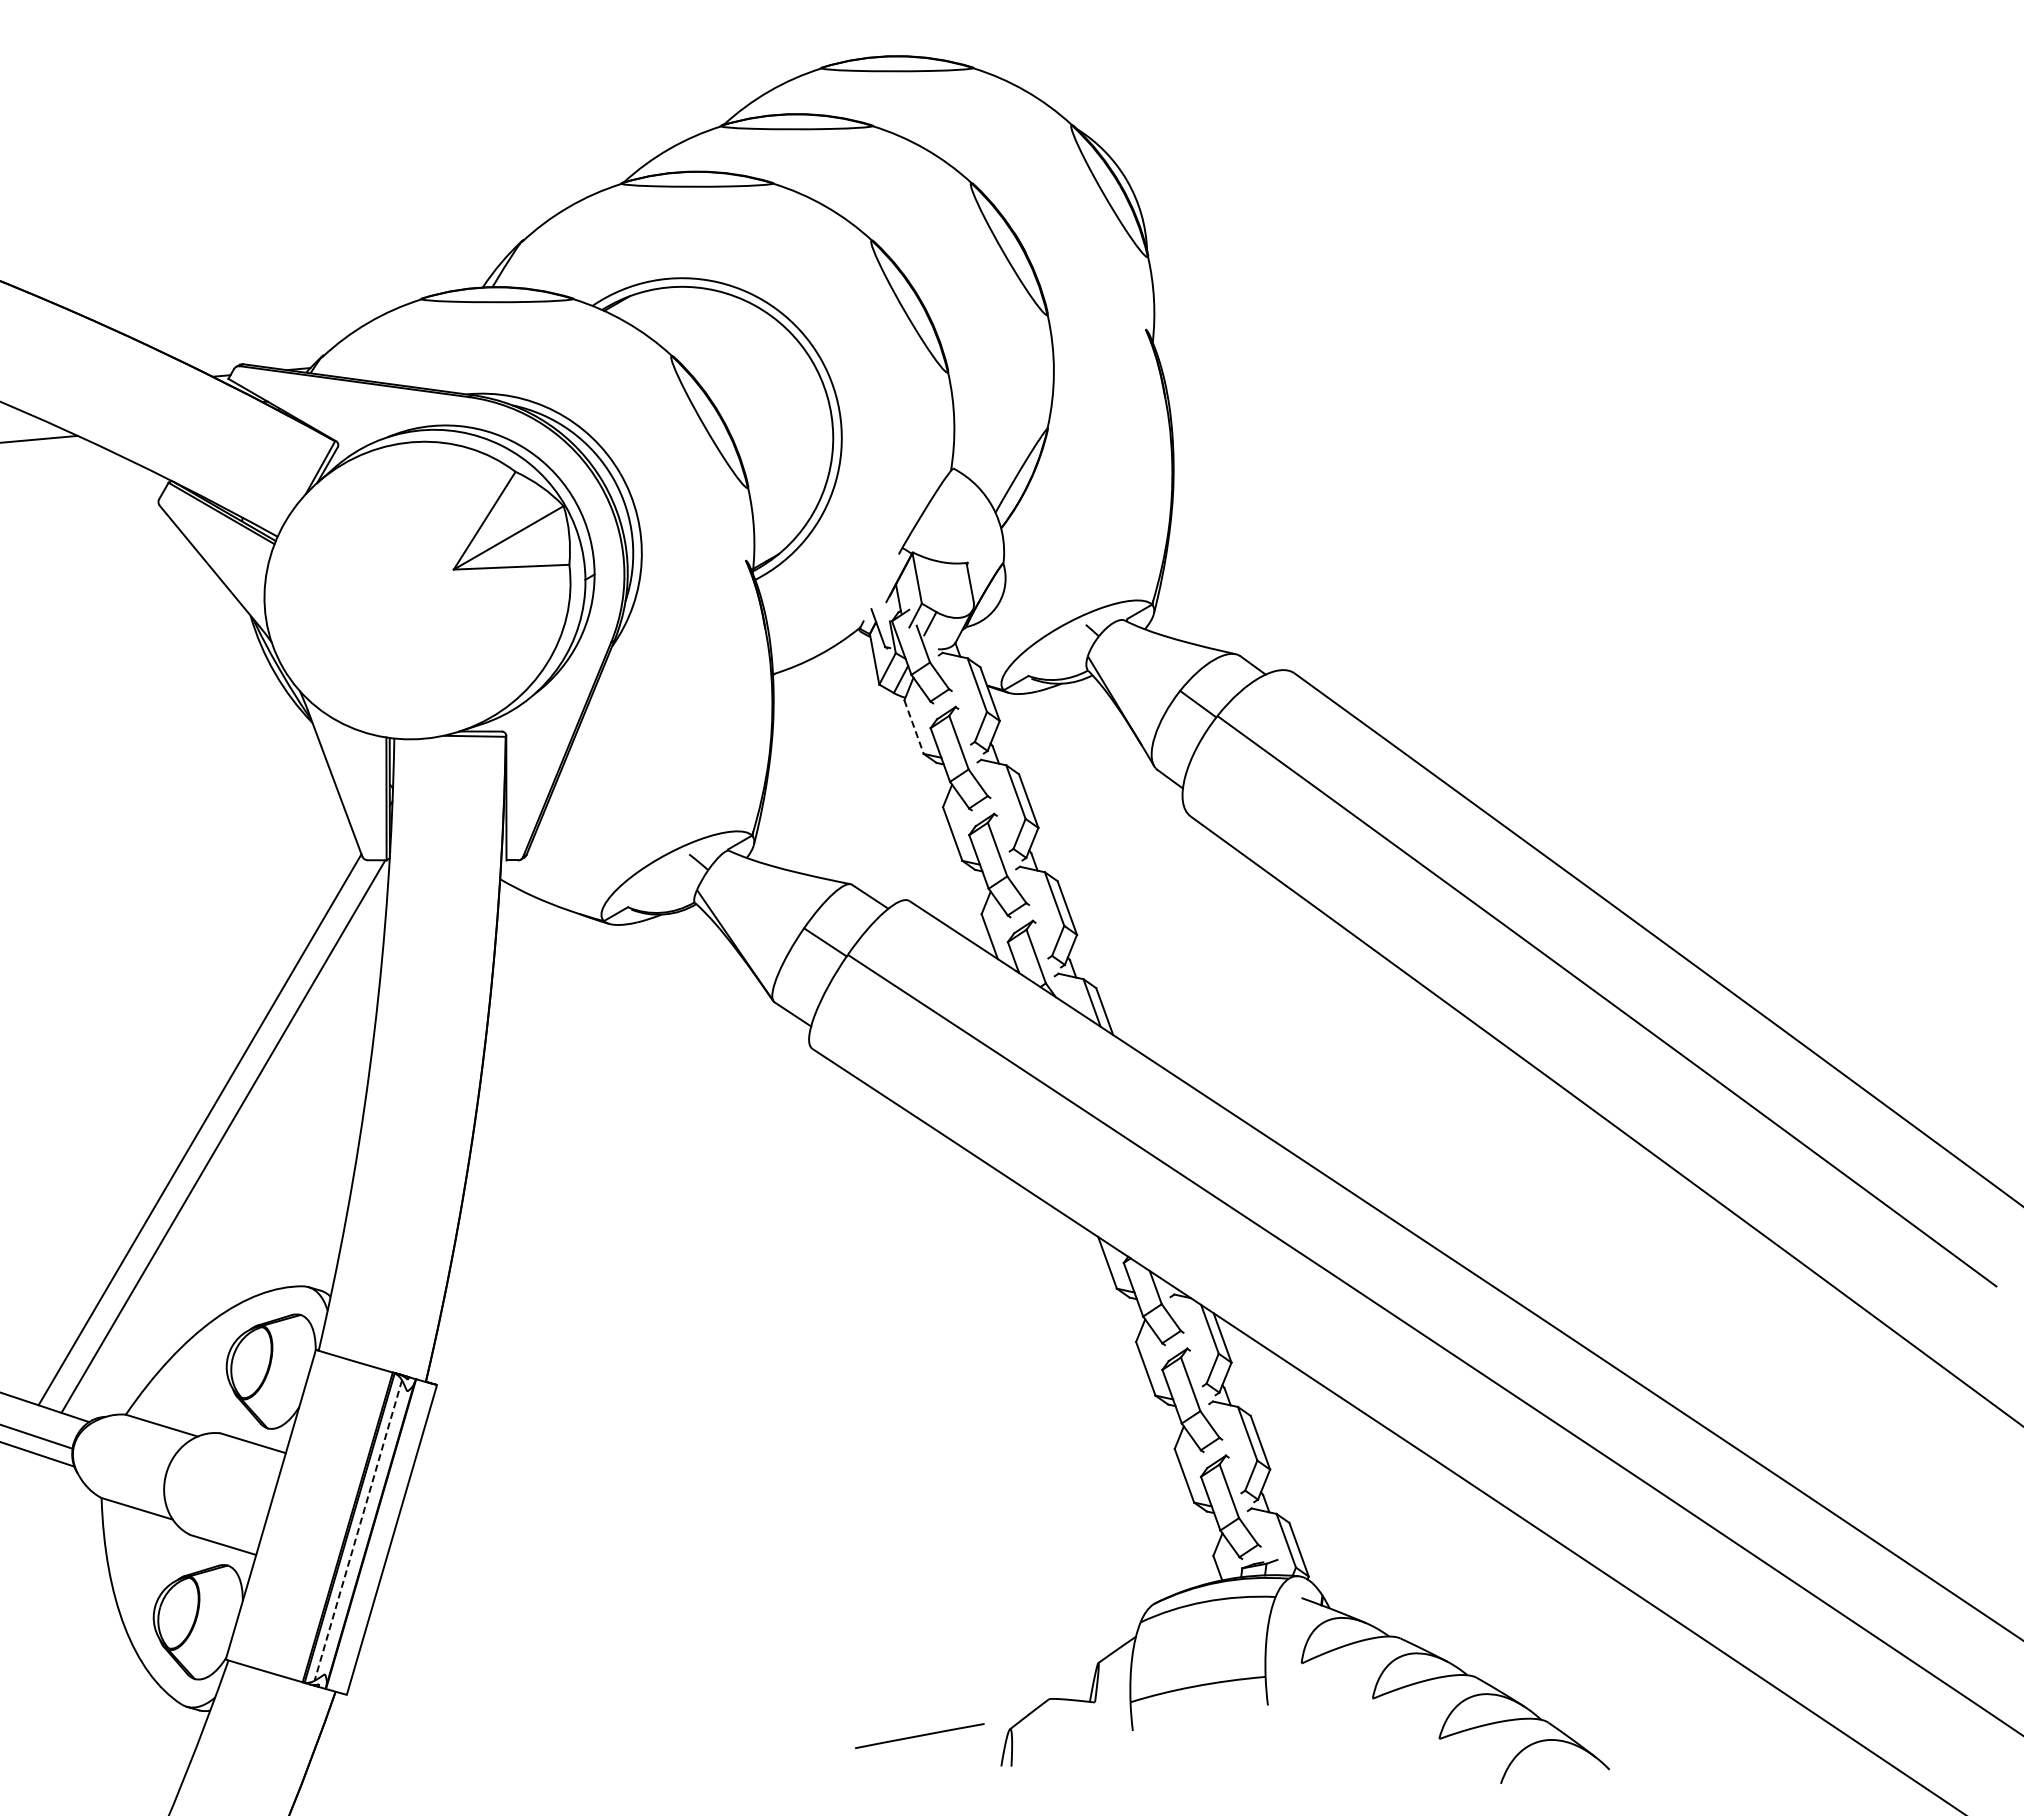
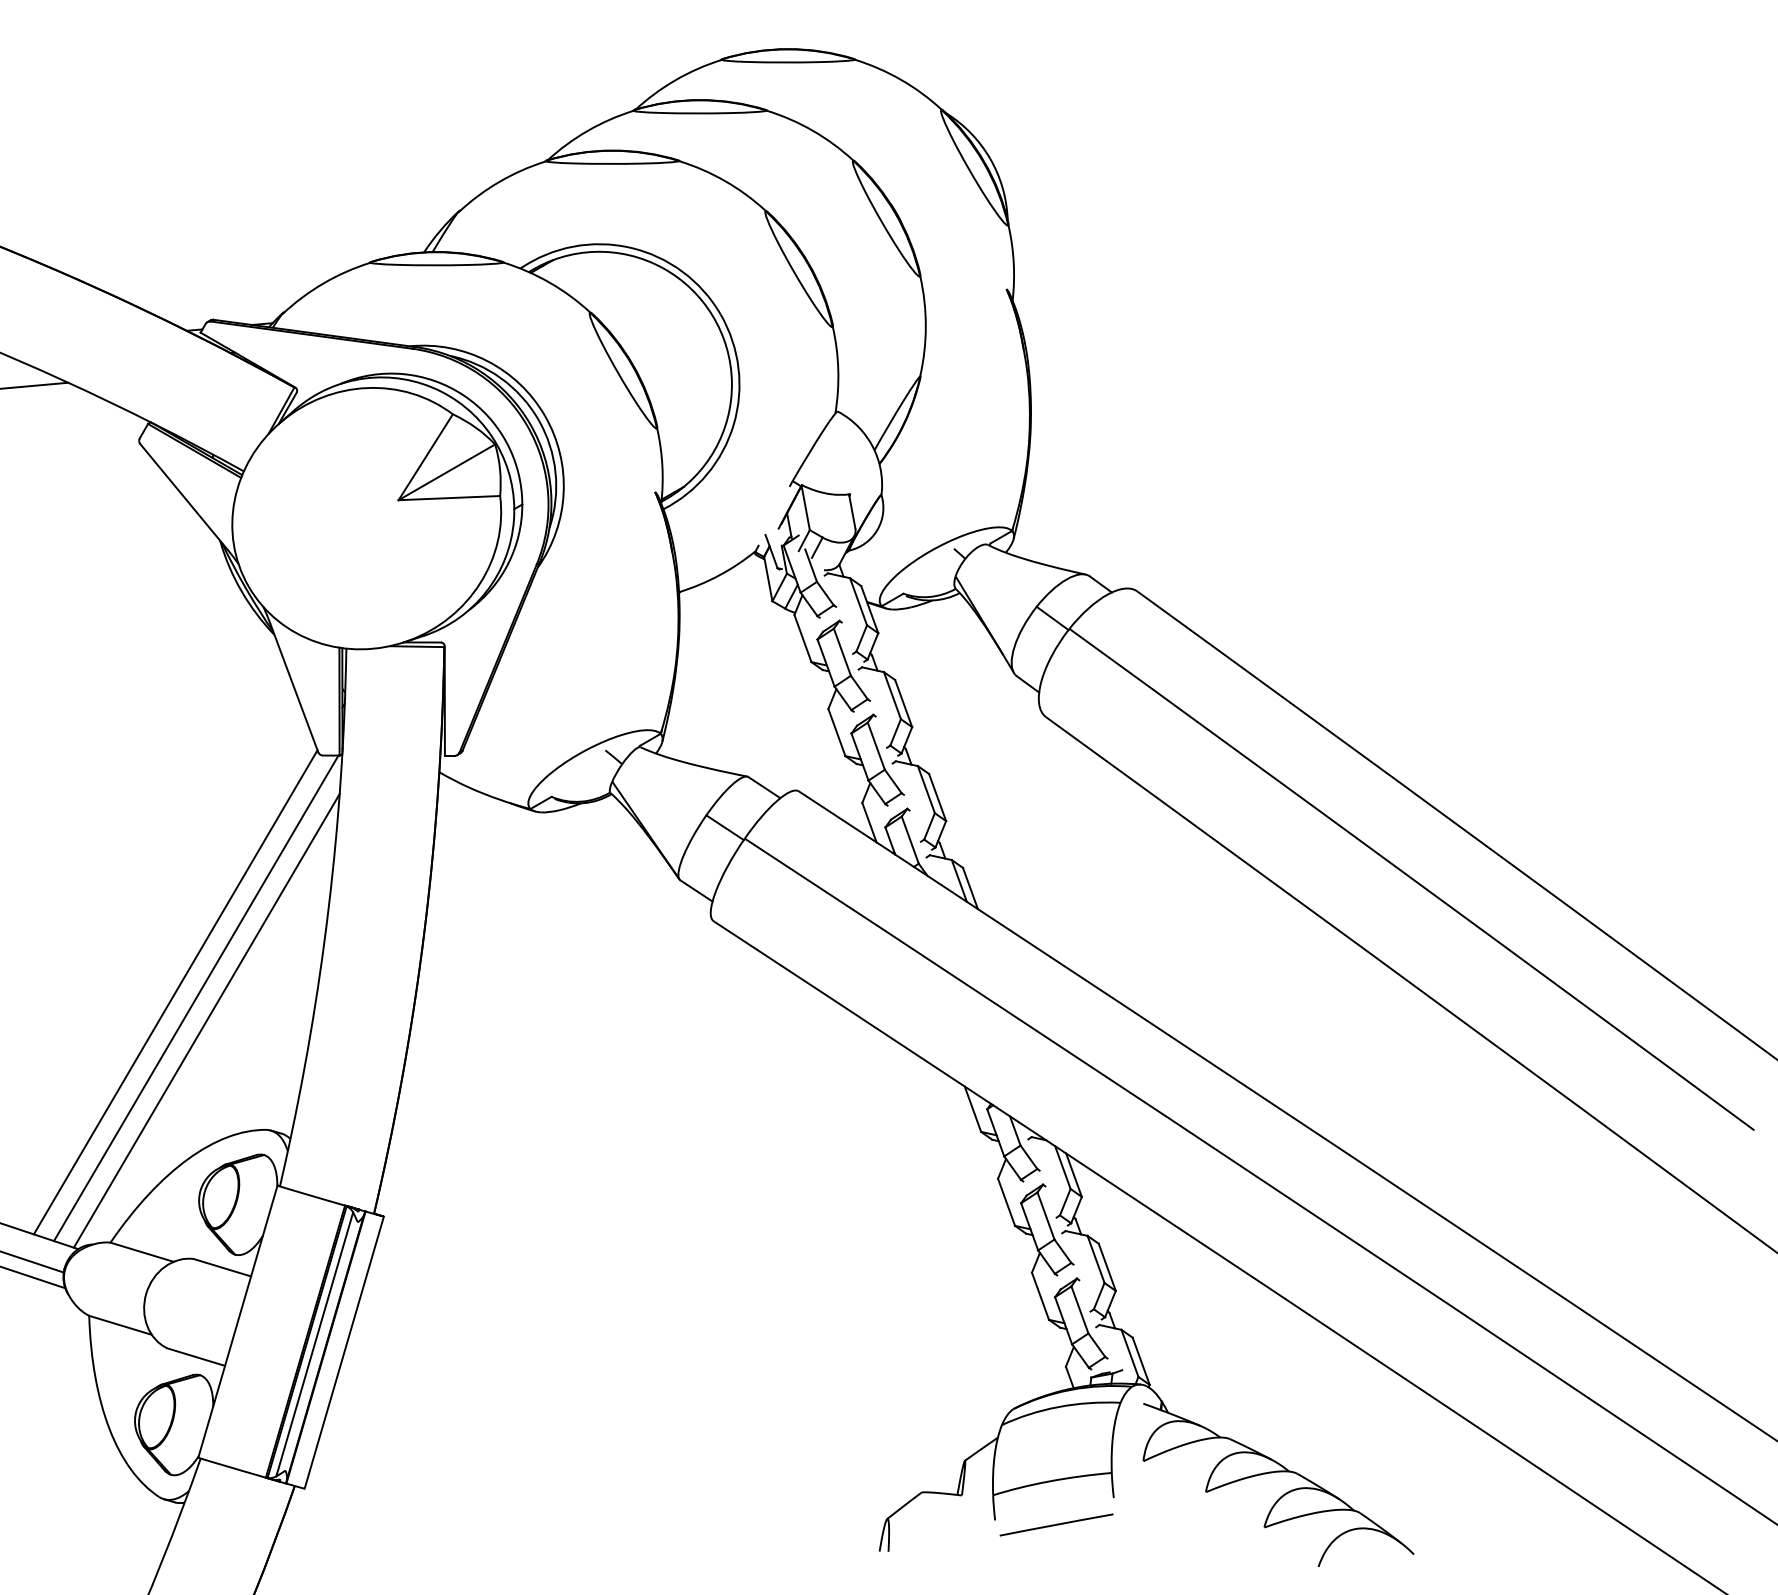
line: (914, 727) -> (803, 638), dashed -> solid
line: (235, 1161) -> (206, 1020), added
line: (358, 1531) -> (314, 1345), dashed -> solid
line: (919, 1736) -> (1056, 1525), moved

